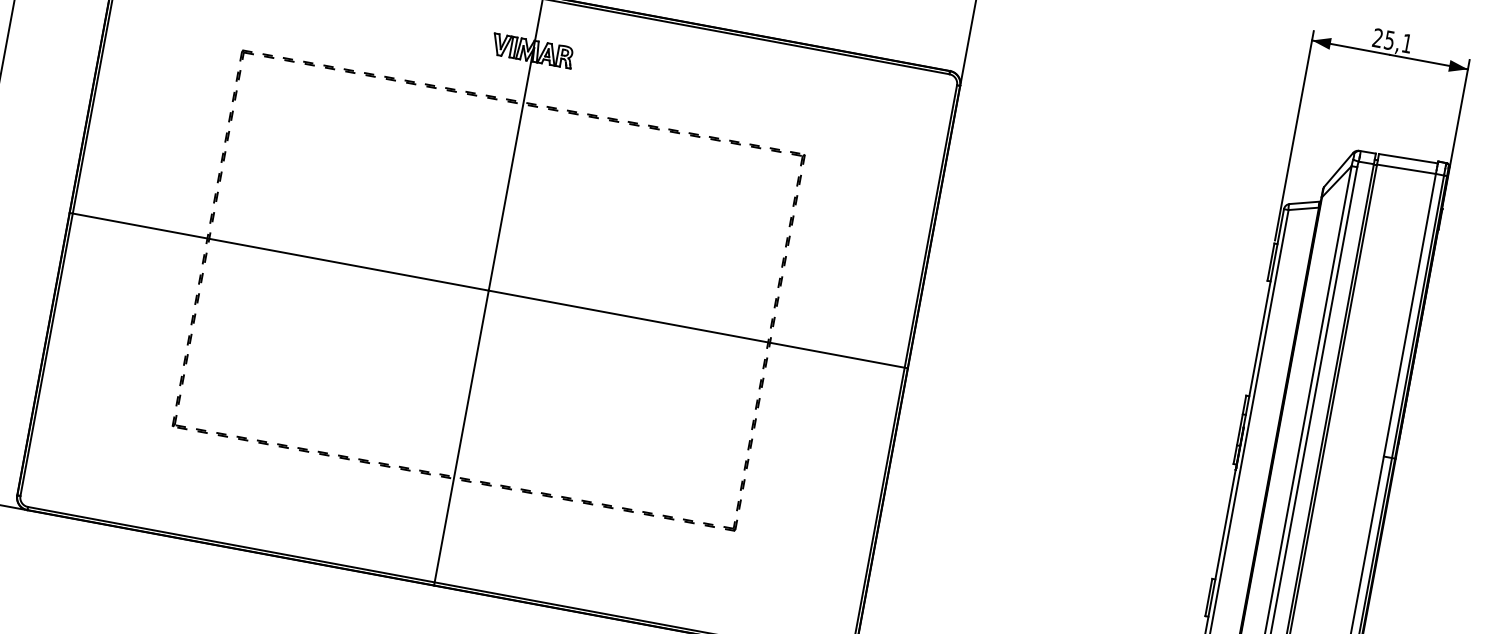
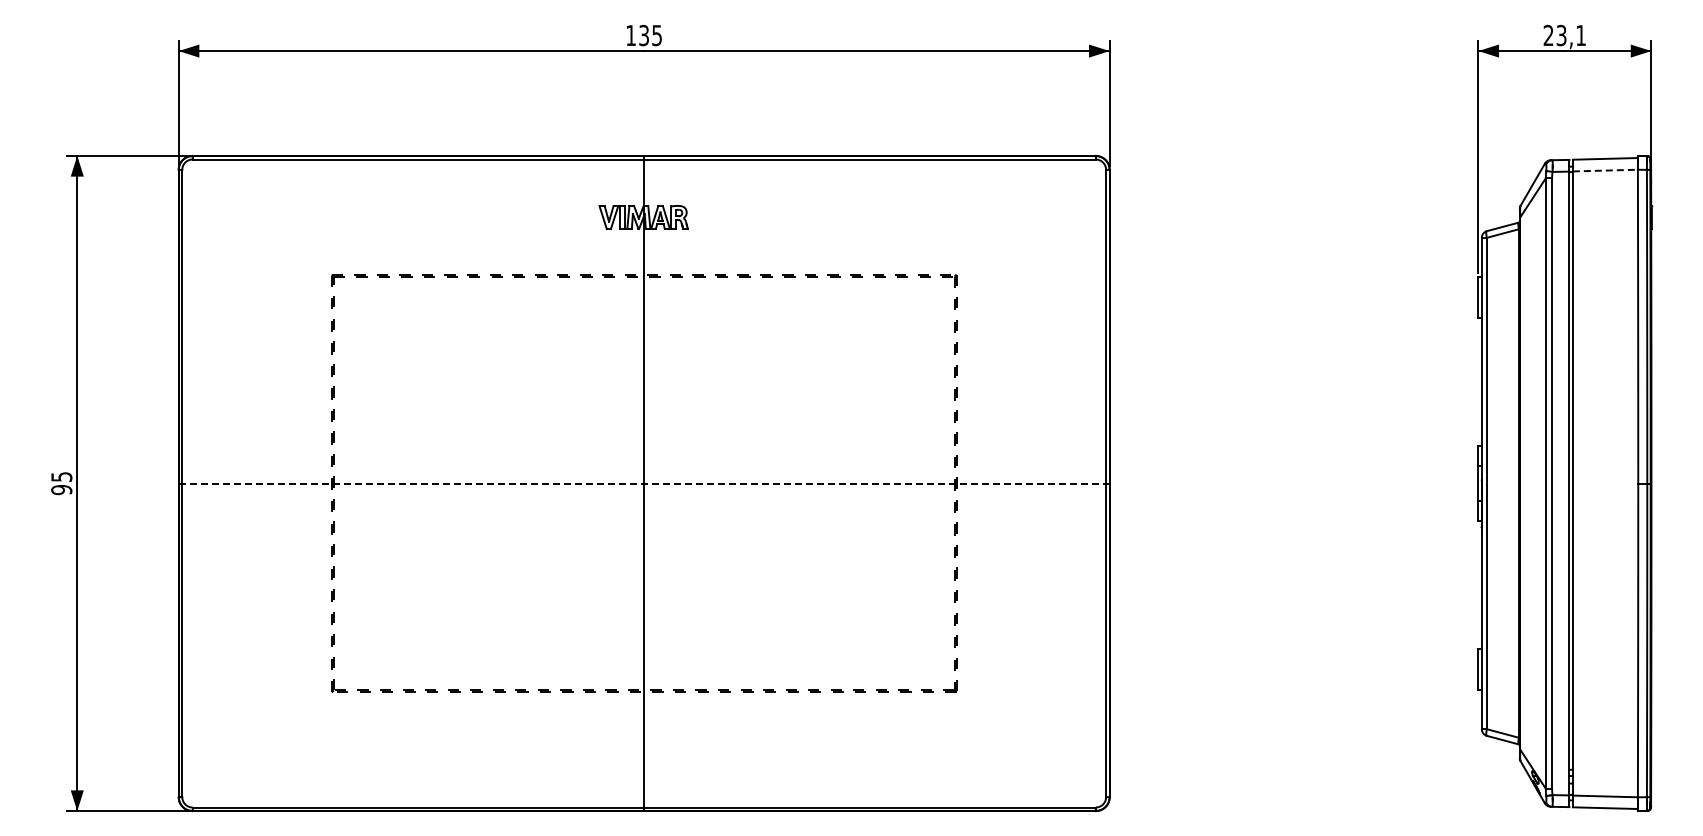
text: (1389, 39) -> (1561, 34), 25,1 -> 23,1
line: (1406, 169) -> (1605, 170), solid -> dashed
line: (489, 290) -> (644, 483), solid -> dashed

